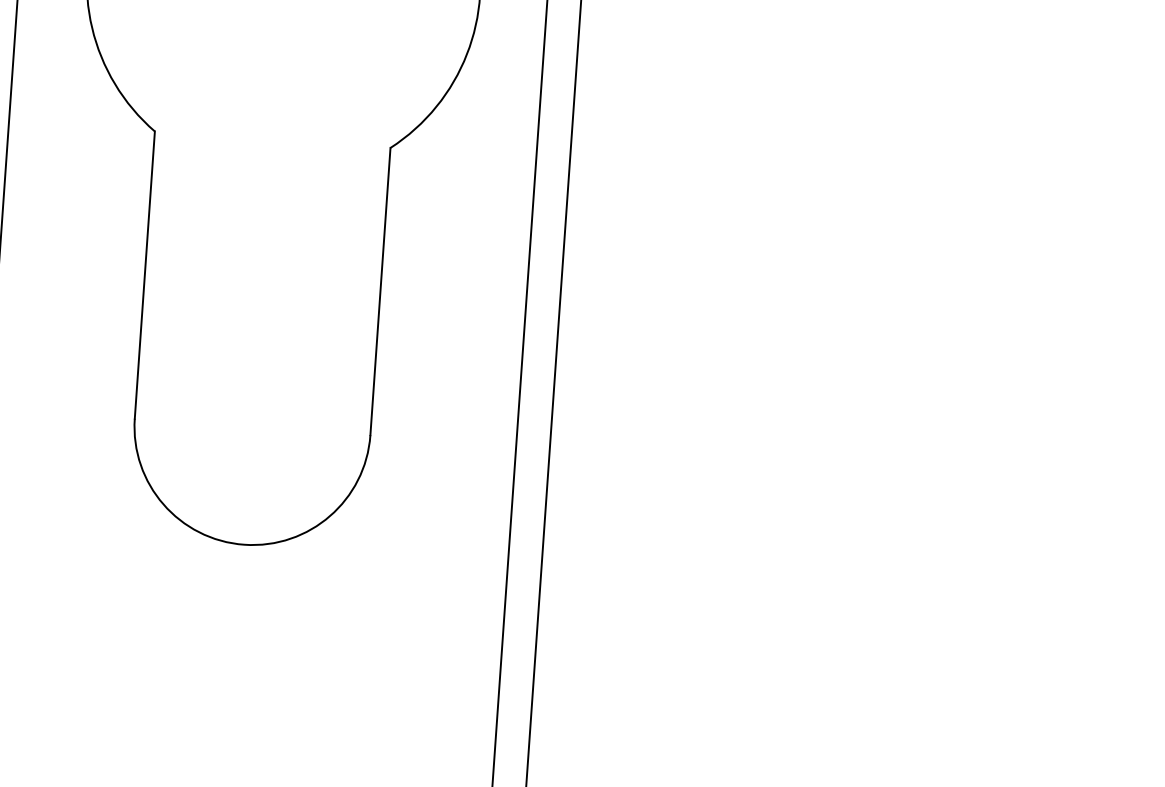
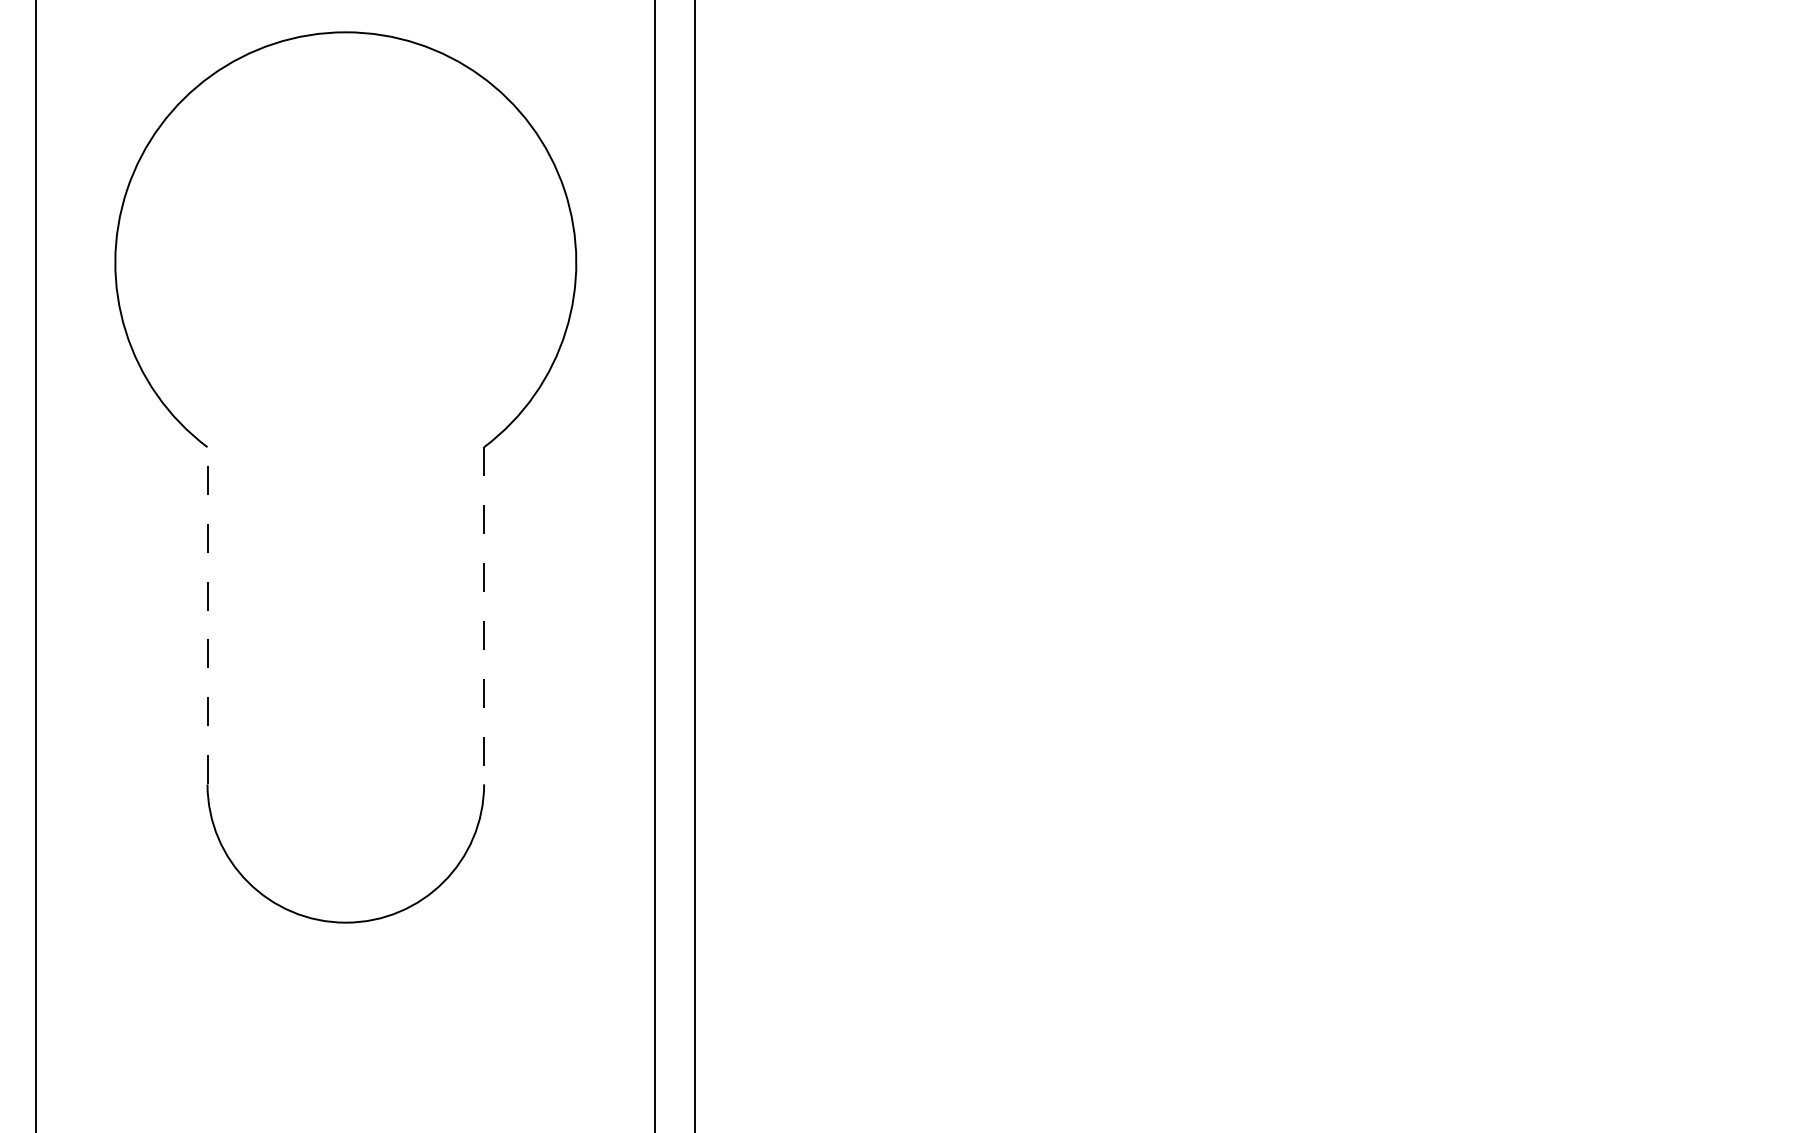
line: (144, 274) -> (207, 615), solid -> dashed
line: (380, 291) -> (484, 615), solid -> dashed

